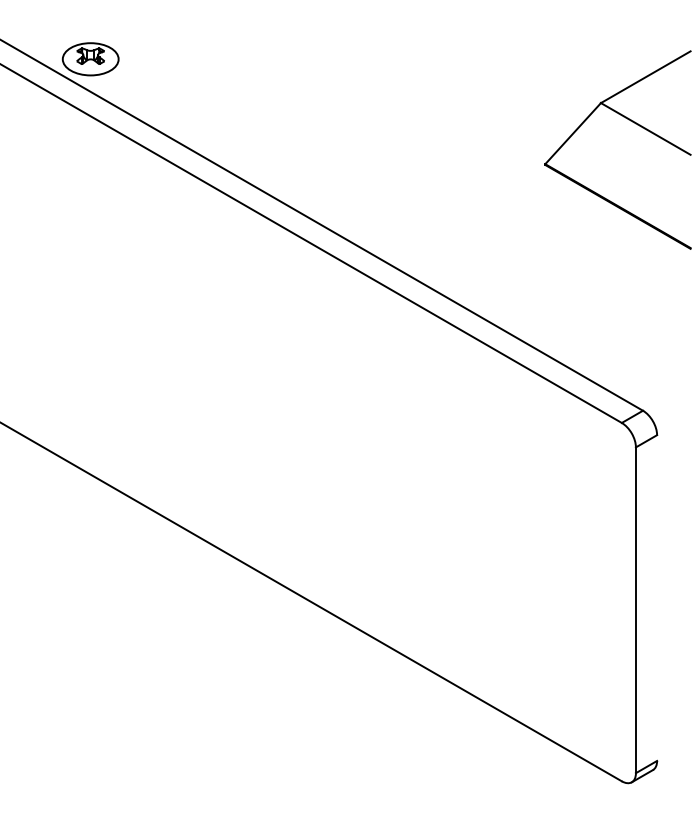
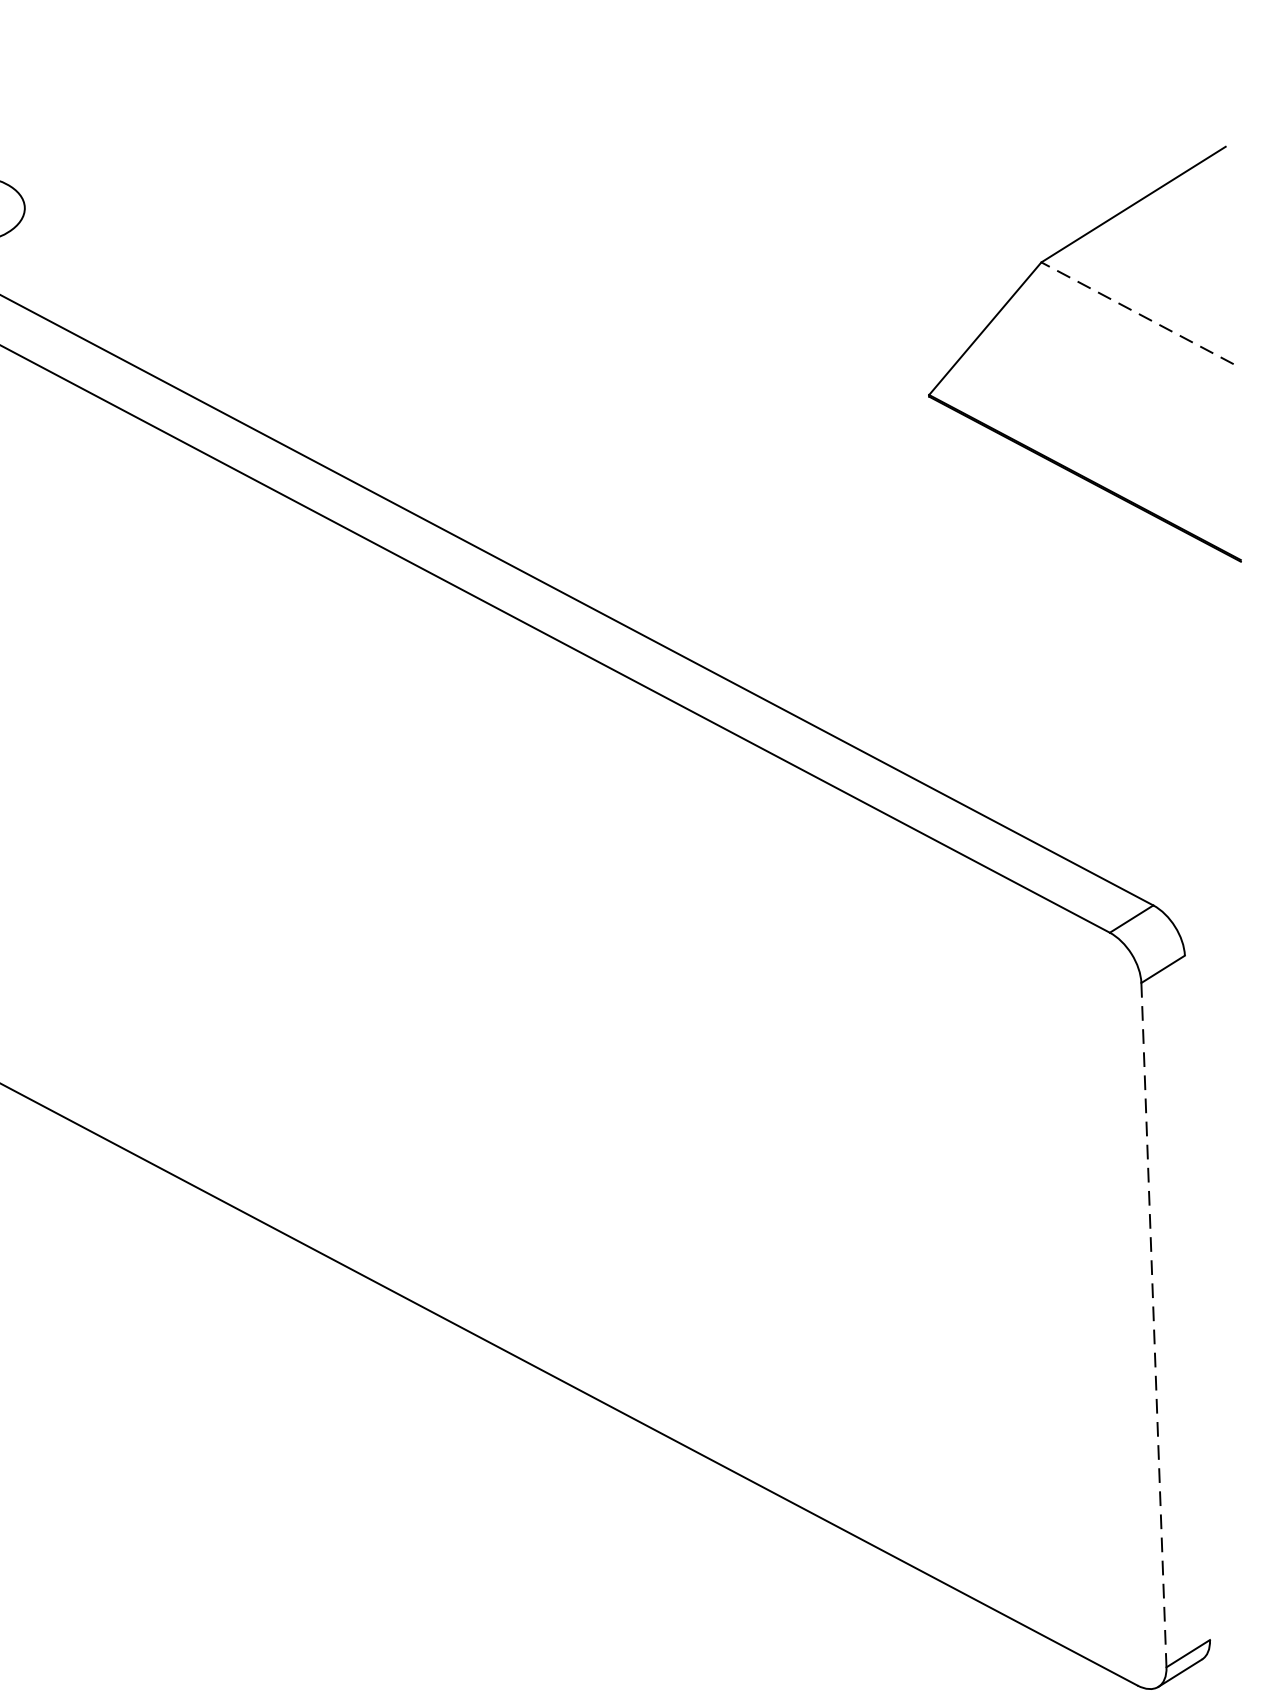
line: (645, 128) -> (1136, 312), solid -> dashed
line: (635, 610) -> (1153, 1325), solid -> dashed

